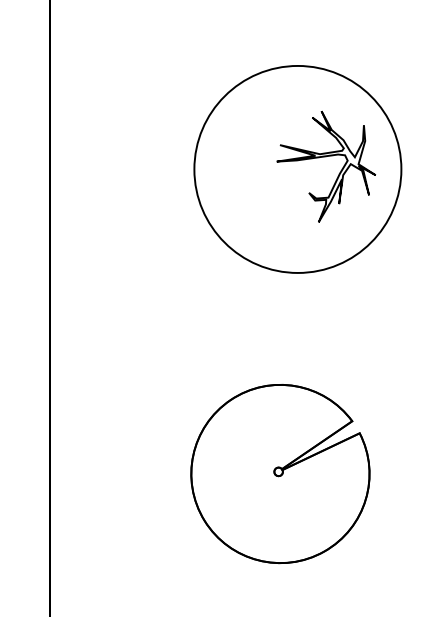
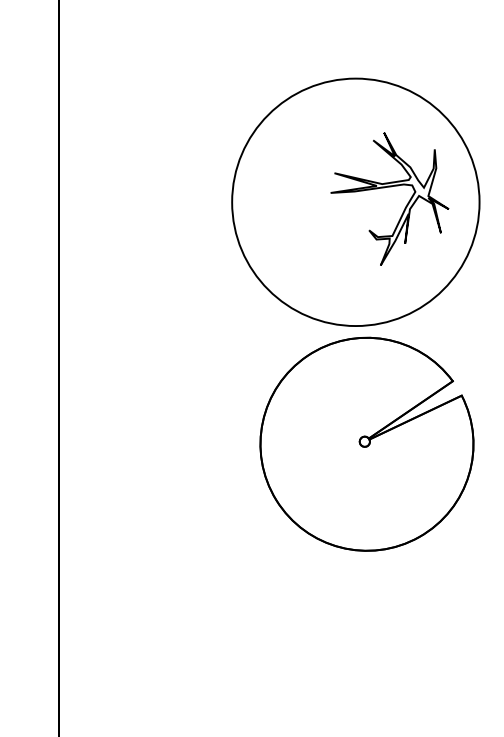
part: (280, 473) -> (366, 443), moved

